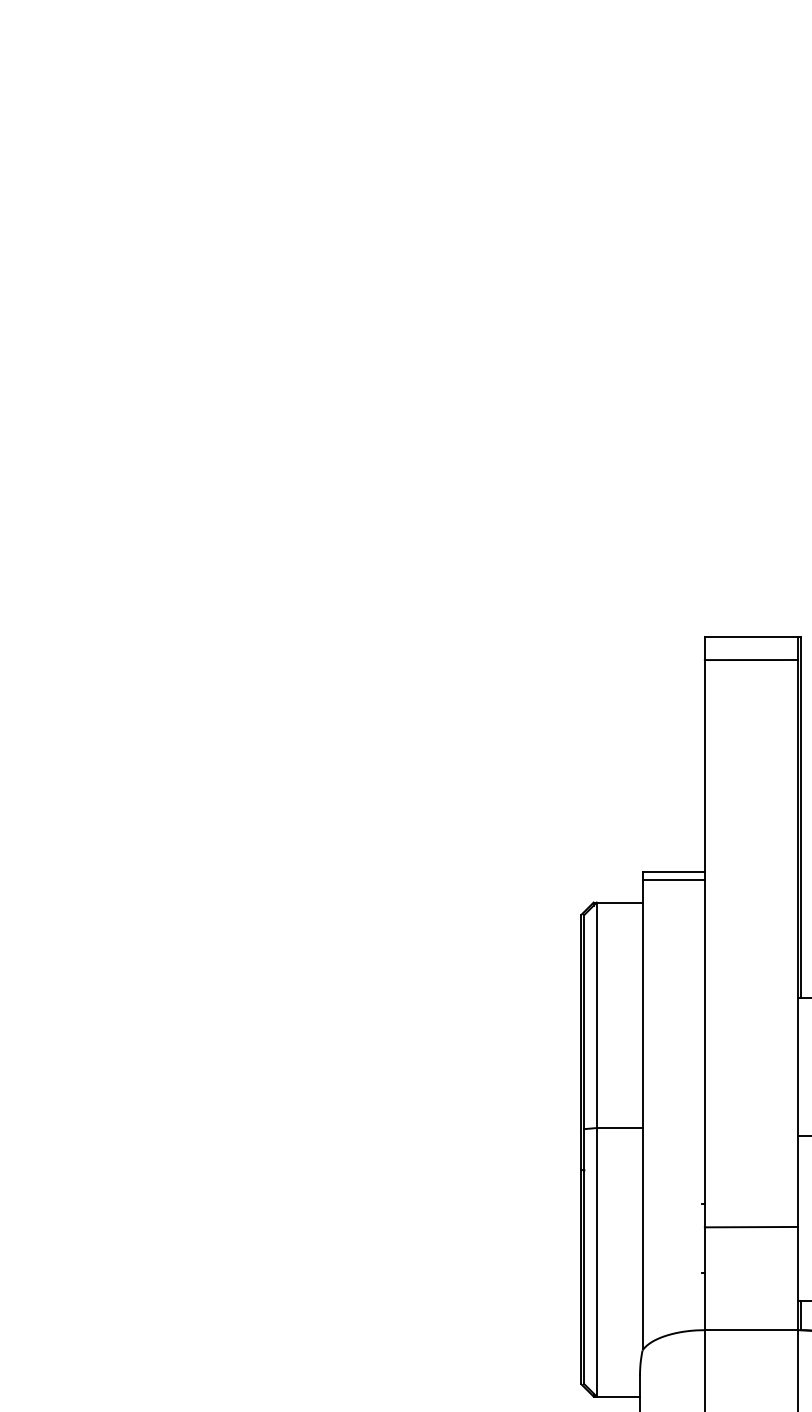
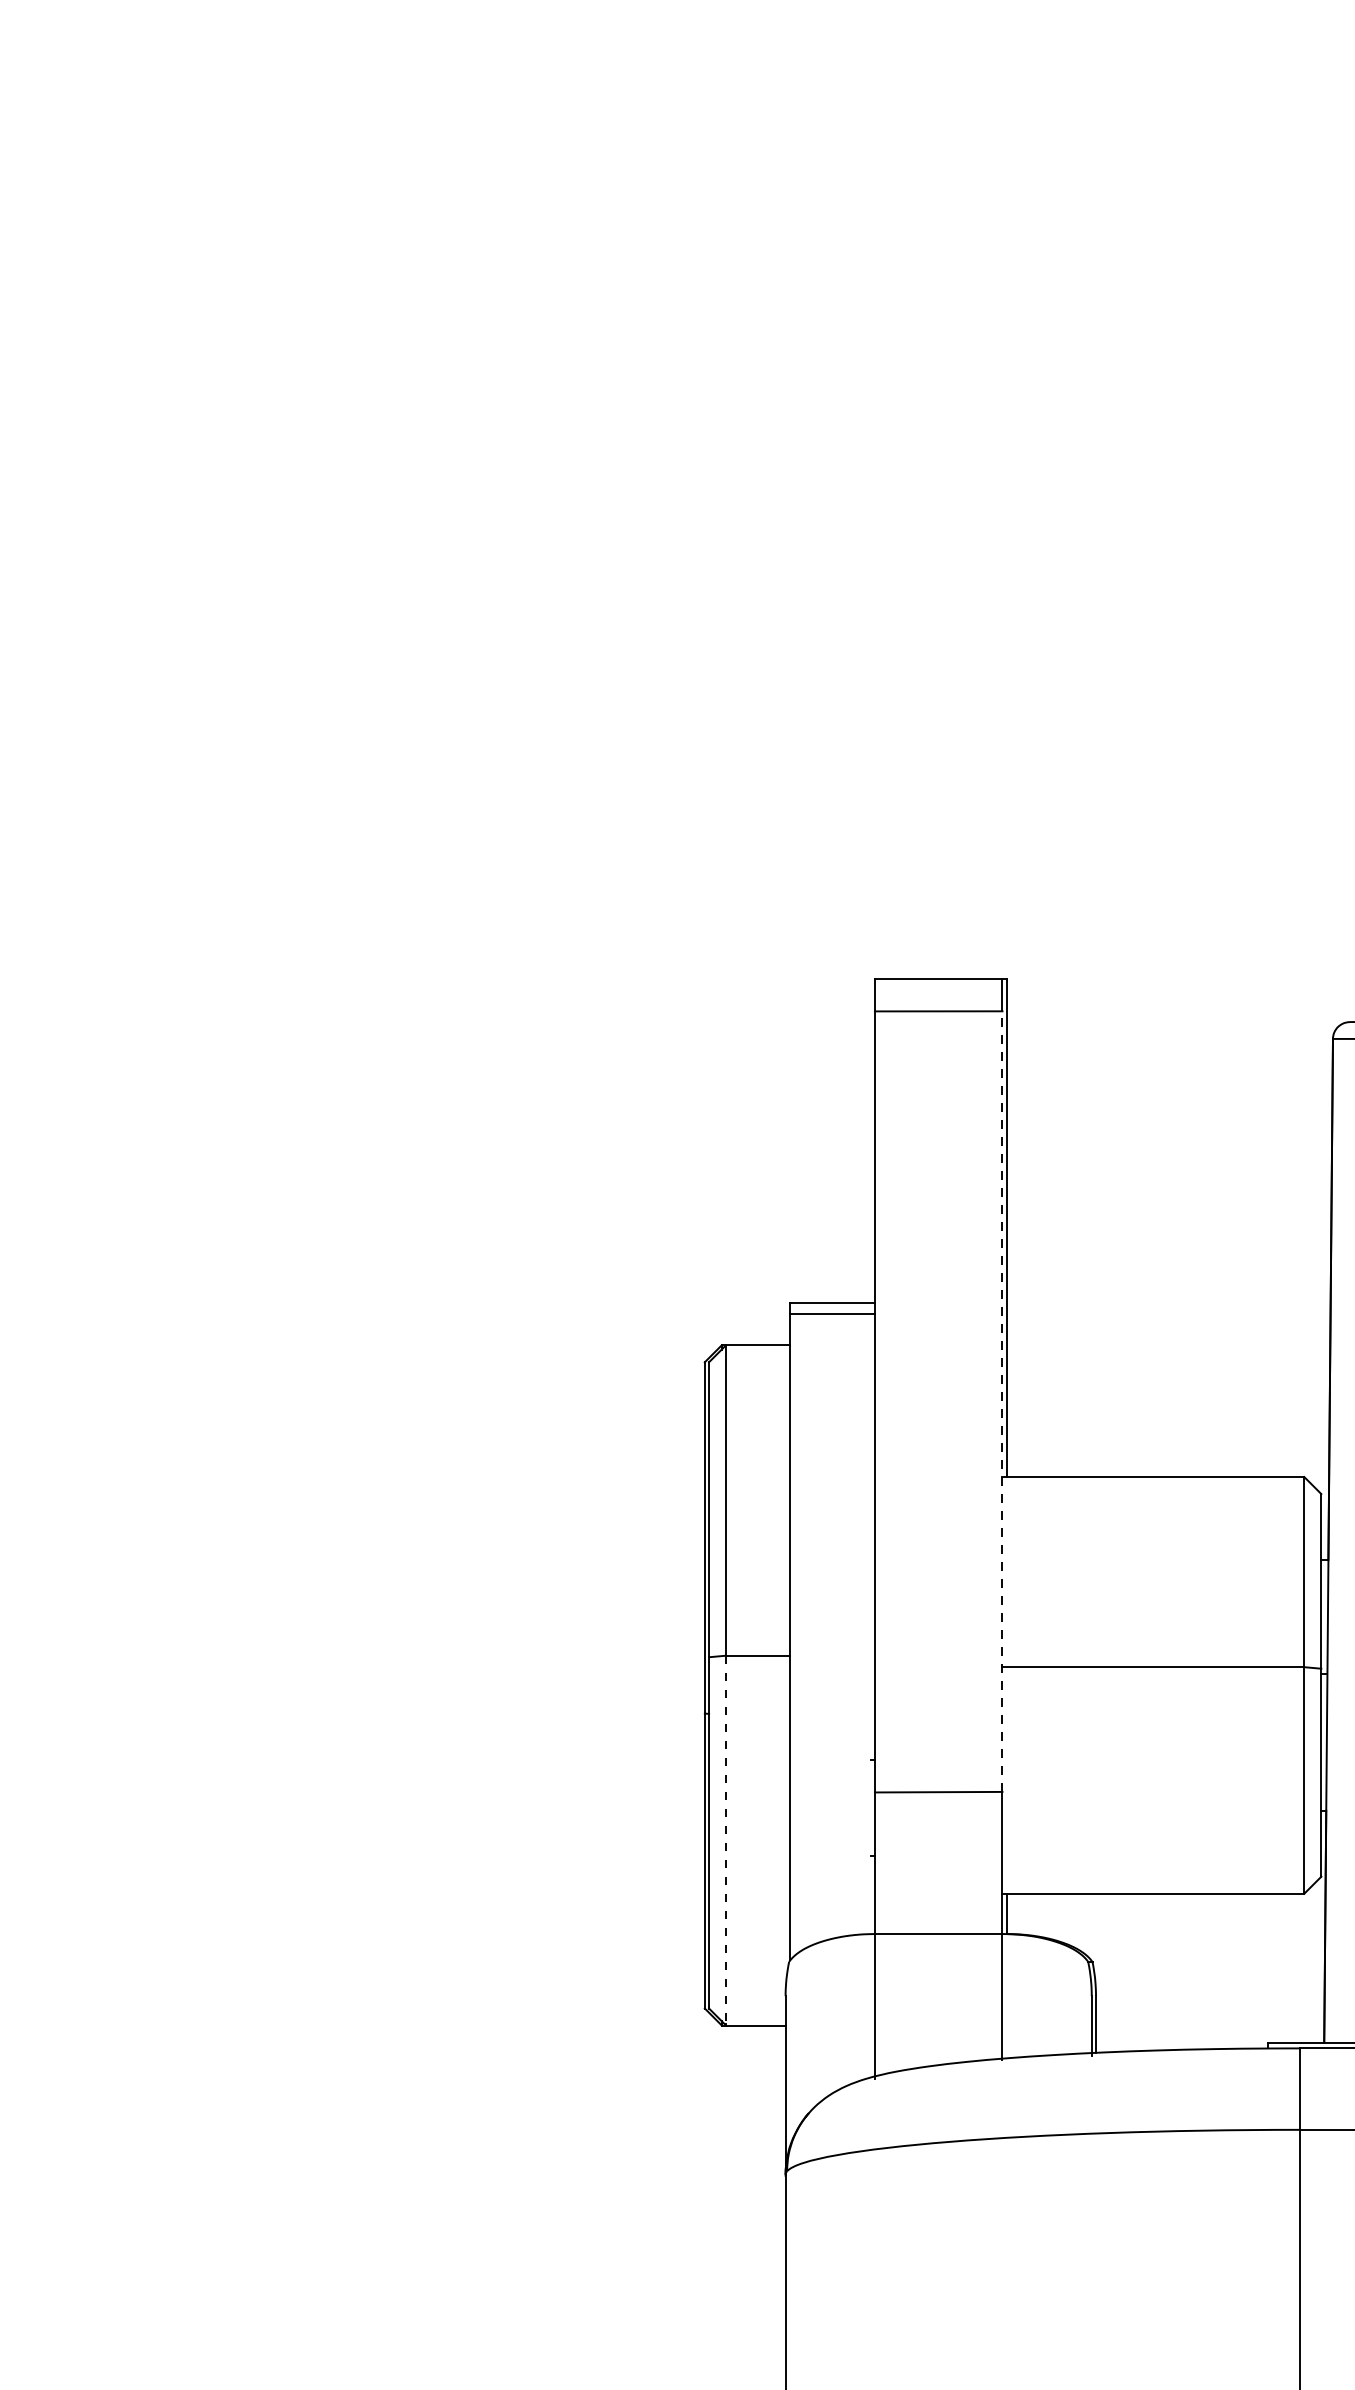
line: (797, 943) -> (1002, 1401), solid -> dashed
line: (597, 1262) -> (726, 1840), solid -> dashed

